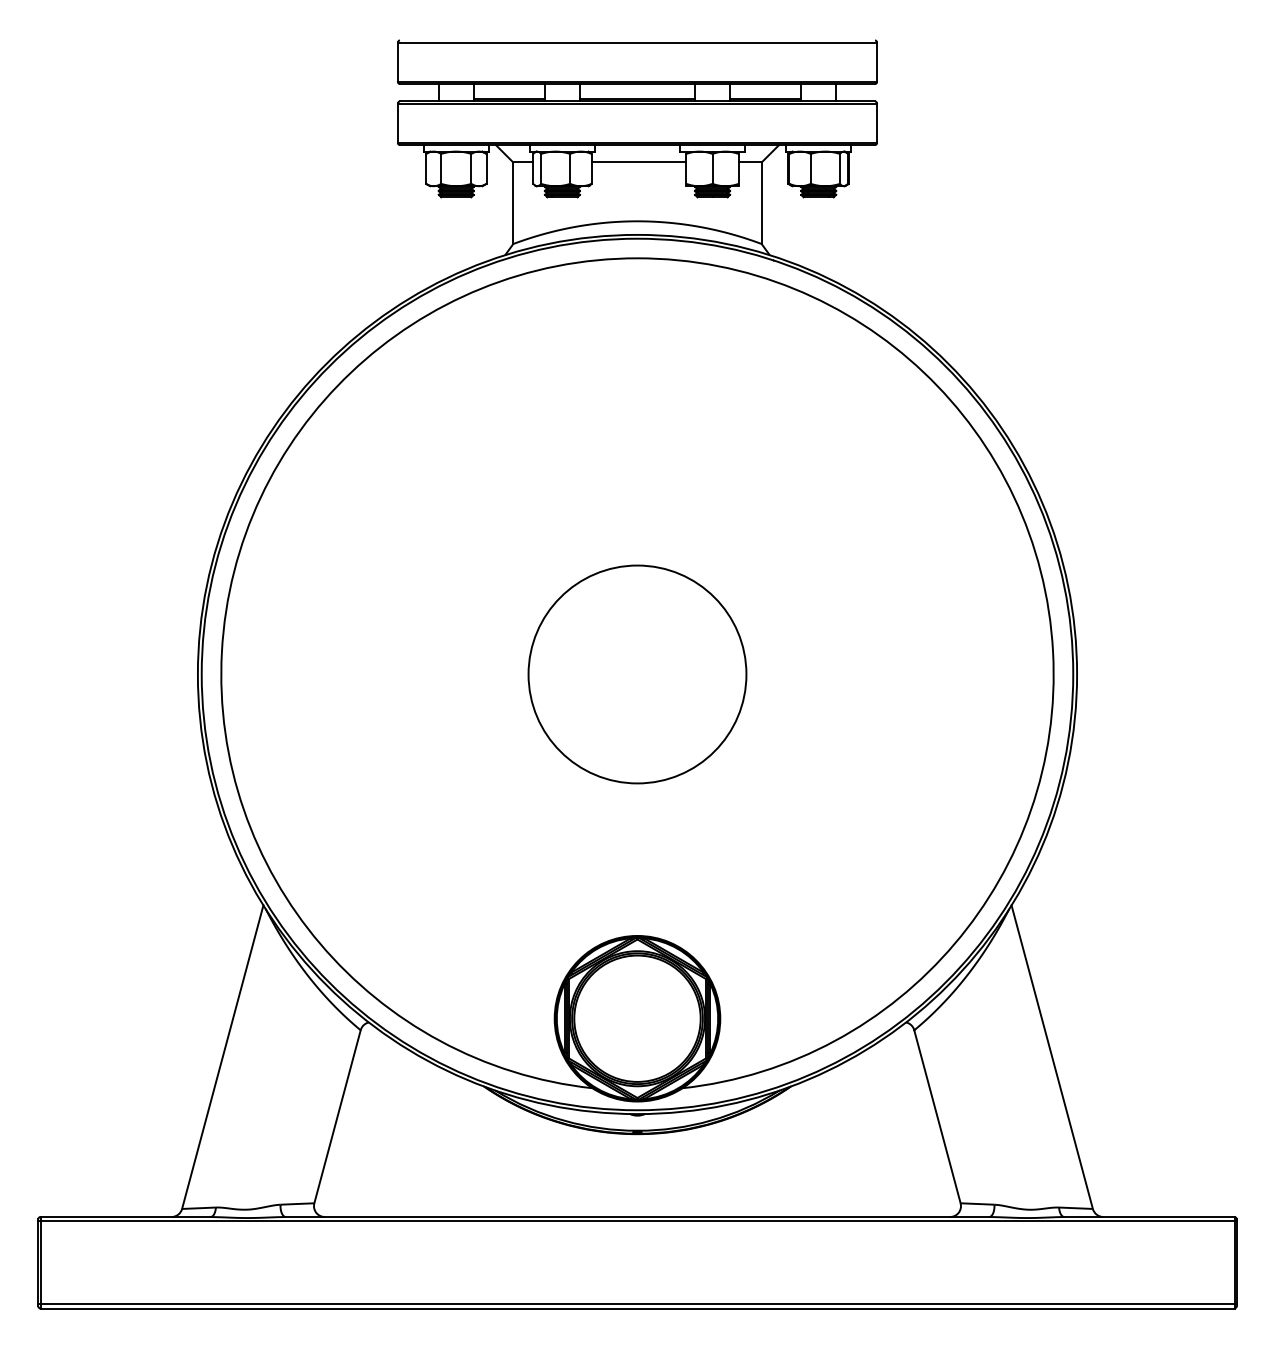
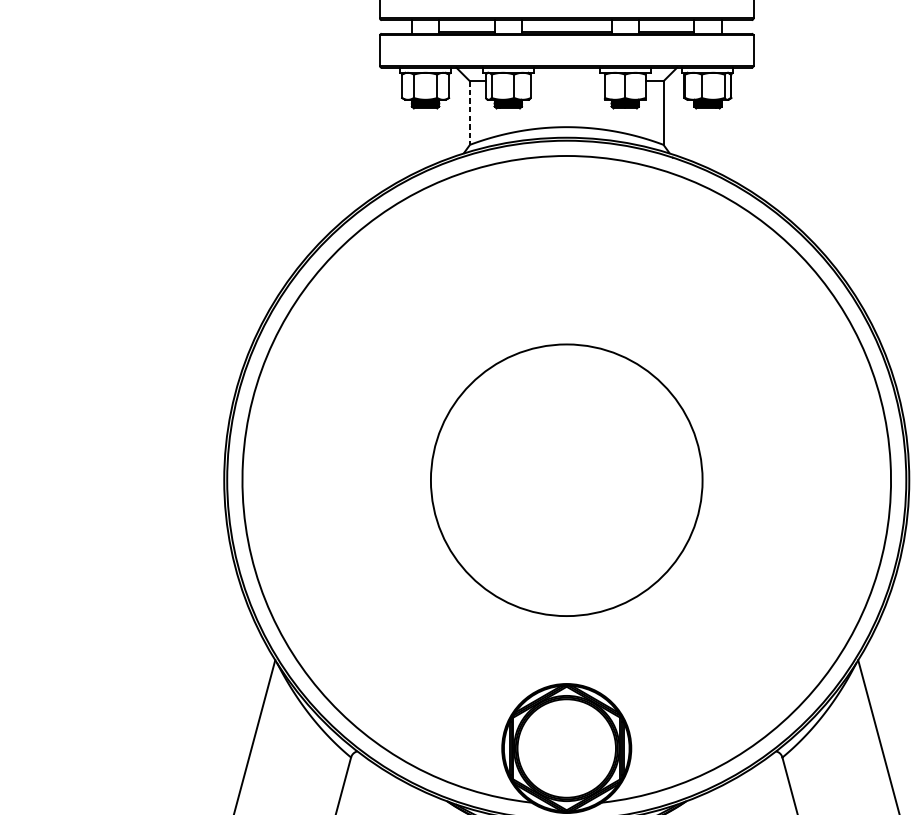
line: (638, 162) -> (567, 81), removed
line: (513, 203) -> (470, 113), solid -> dashed
circle: (637, 674) -> (566, 480), size x1.6

